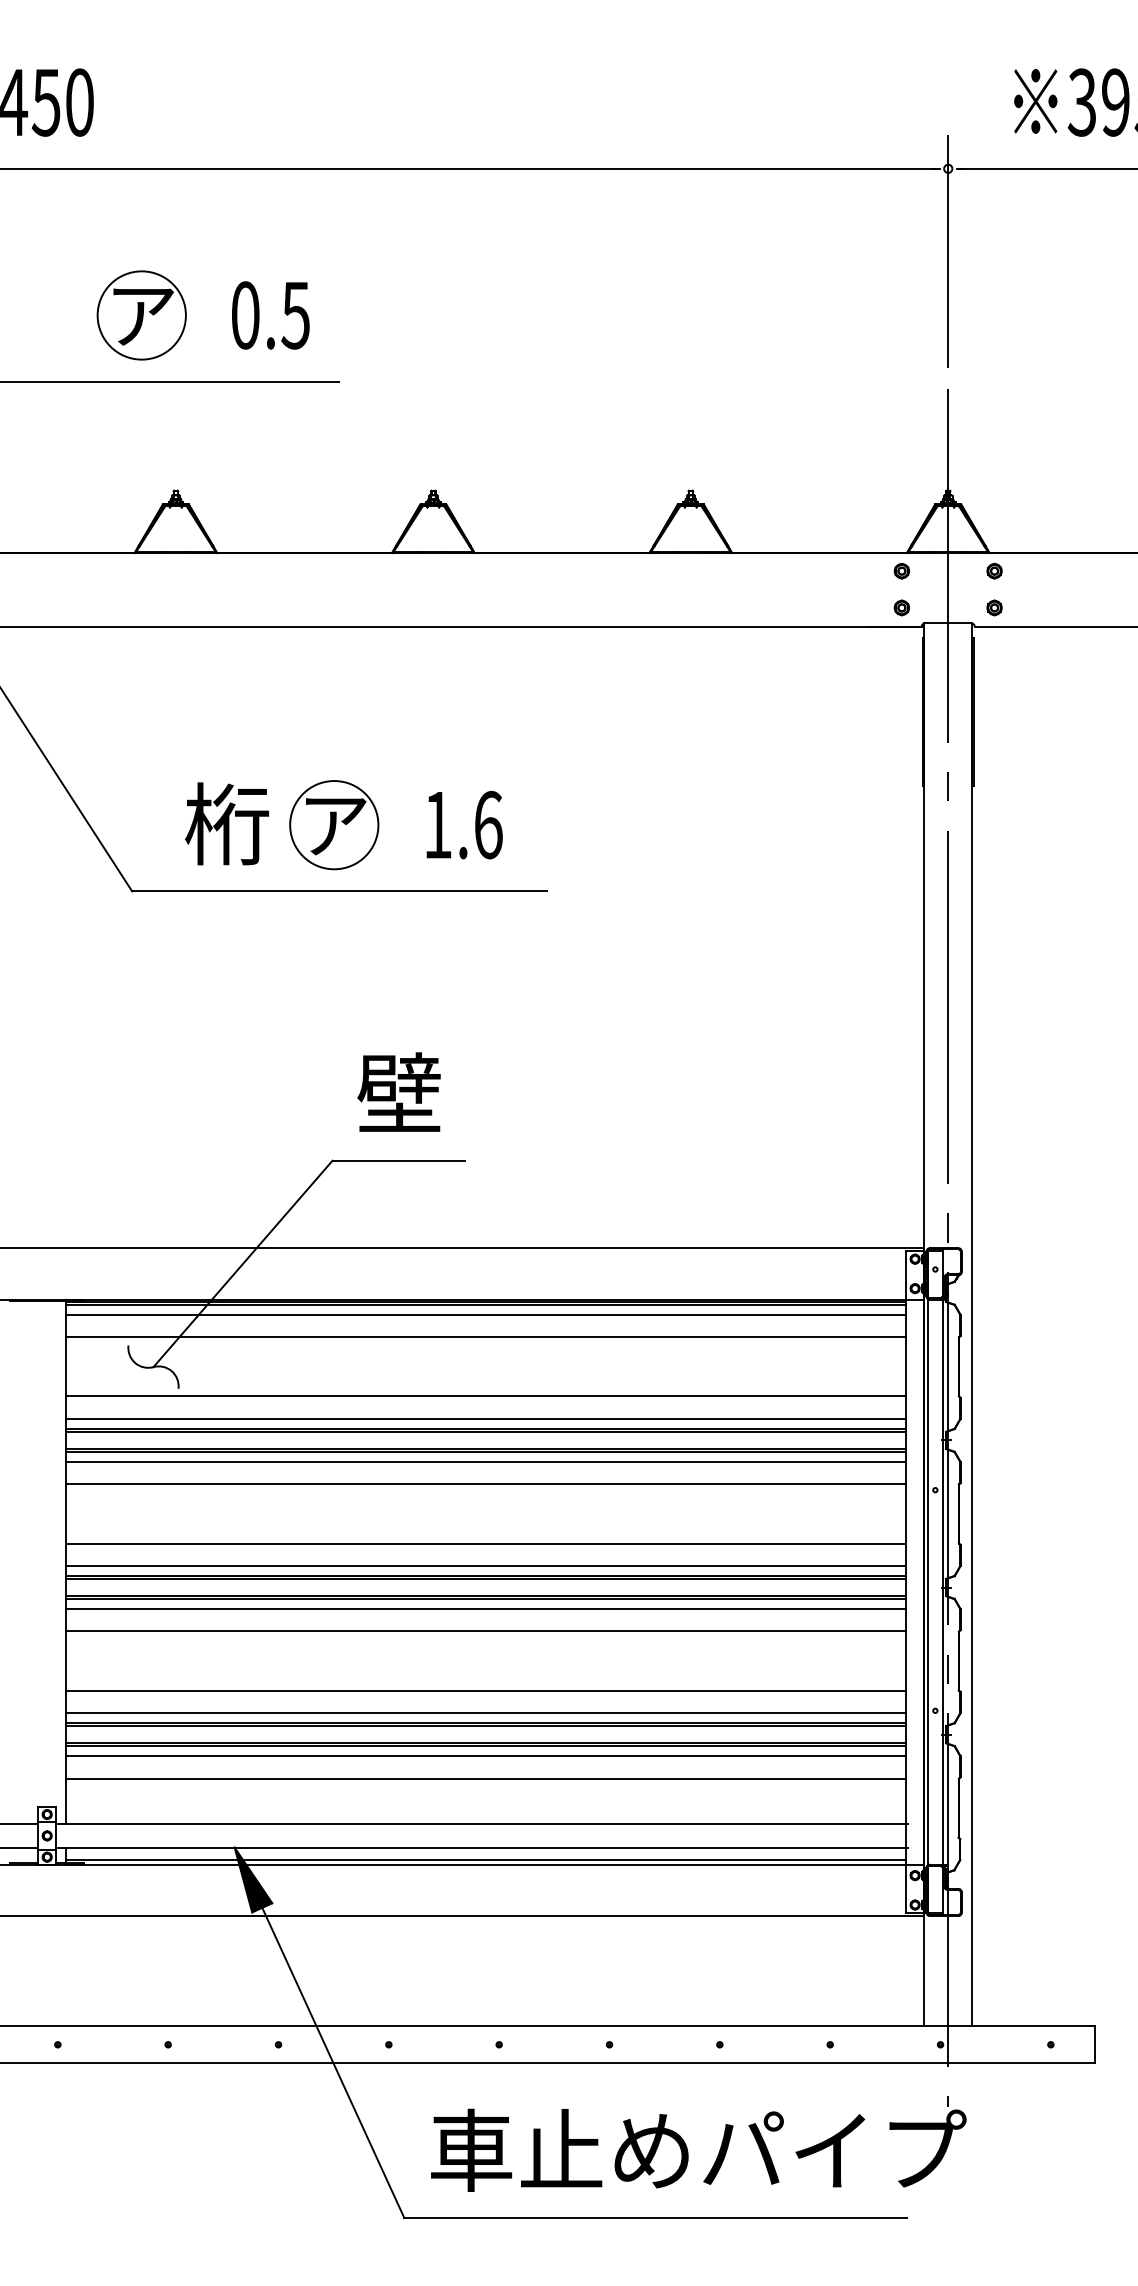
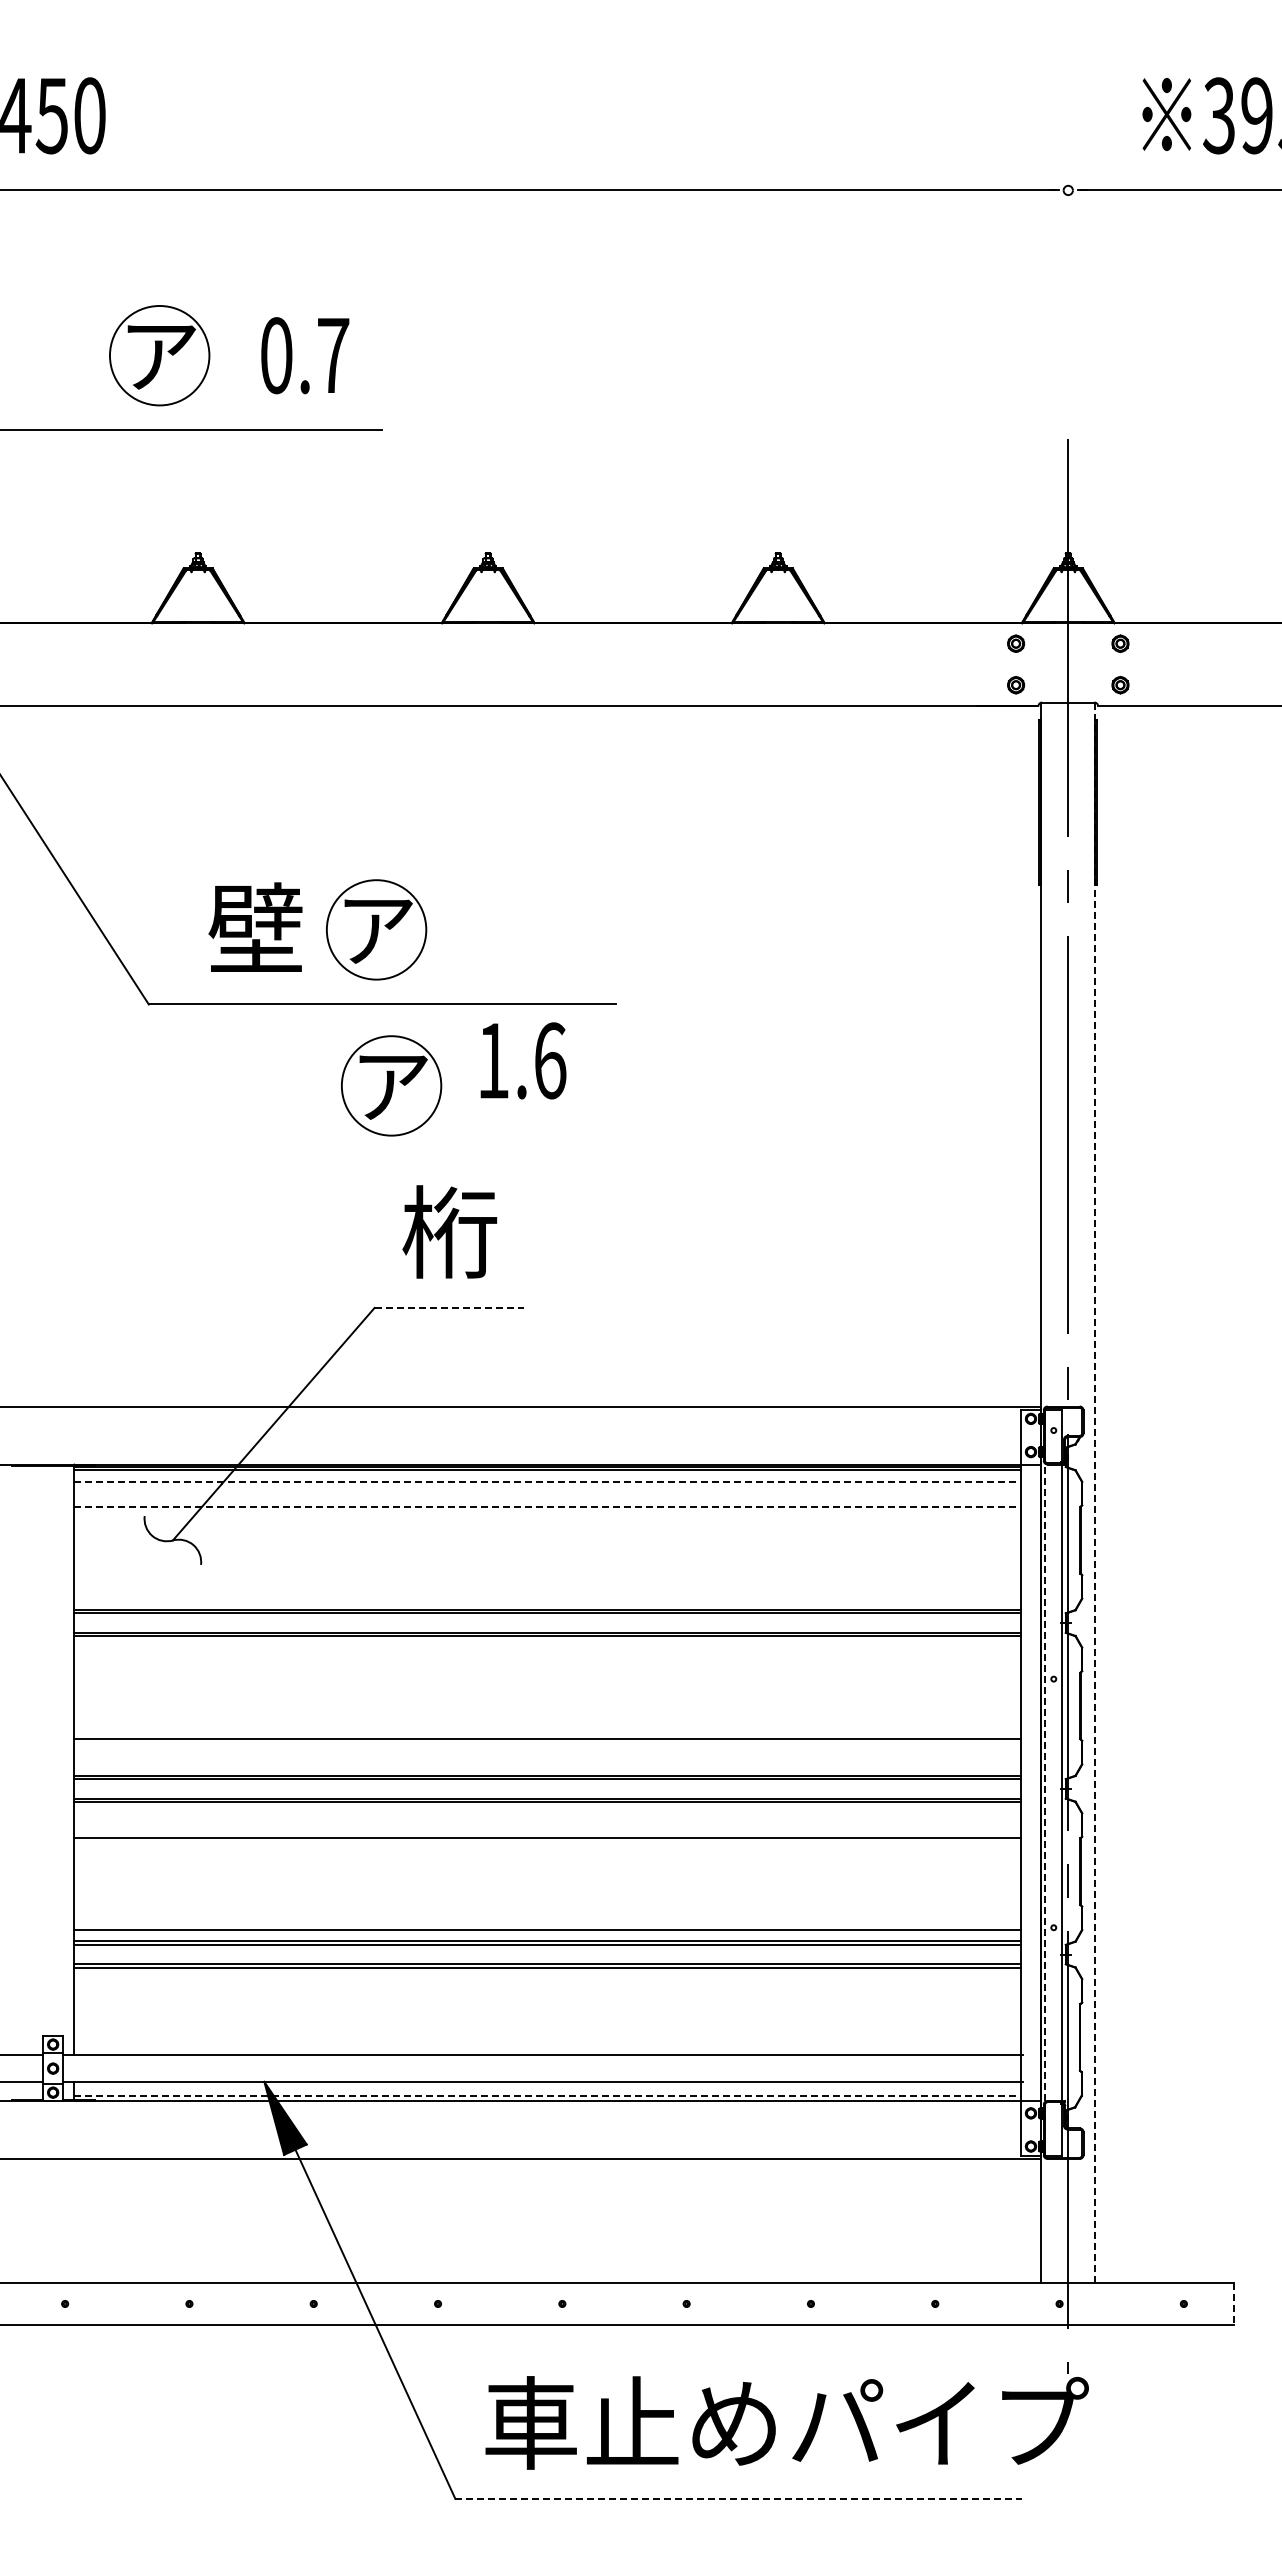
line: (948, 251) -> (1068, 283), removed
text: (295, 316) -> (332, 356), 0.5 -> 0.7
text: (226, 823) -> (255, 928), 桁 -> 壁
text: (464, 824) -> (523, 1060), moved
part: (347, 963) -> (391, 1085), added
text: (399, 1092) -> (449, 1231), 壁 -> 桁
line: (399, 1160) -> (449, 1307), solid -> dashed
line: (486, 1314) -> (547, 1481), solid -> dashed
line: (972, 1324) -> (1095, 1492), solid -> dashed
line: (486, 1336) -> (547, 1506), solid -> dashed
line: (485, 1396) -> (546, 1573), removed
line: (485, 1418) -> (546, 1598), removed
line: (485, 1462) -> (546, 1647), removed
line: (485, 1484) -> (546, 1672), removed
line: (485, 1565) -> (546, 1764), removed
line: (928, 1581) -> (1045, 1782), solid -> dashed
line: (485, 1609) -> (546, 1813), removed
line: (485, 1691) -> (546, 1905), removed
line: (485, 1756) -> (546, 1979), removed
line: (485, 1778) -> (546, 2004), removed
line: (486, 1859) -> (547, 2095), solid -> dashed
line: (1095, 2044) -> (1234, 2303), solid -> dashed
line: (656, 2217) -> (739, 2498), solid -> dashed

